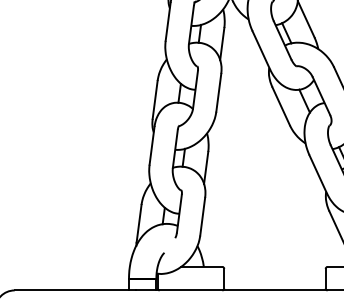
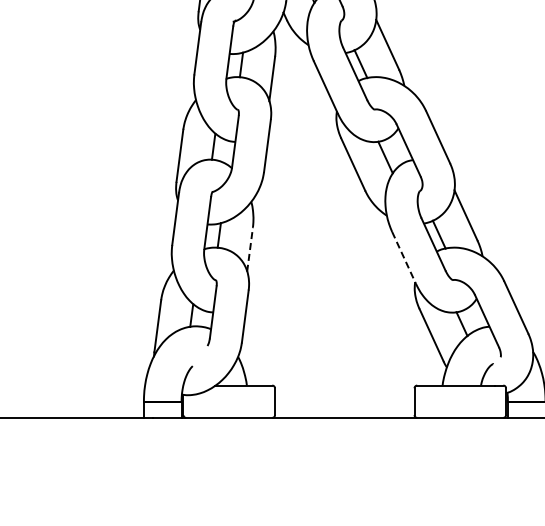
line: (206, 168) -> (250, 249), solid -> dashed
line: (318, 174) -> (404, 258), solid -> dashed

